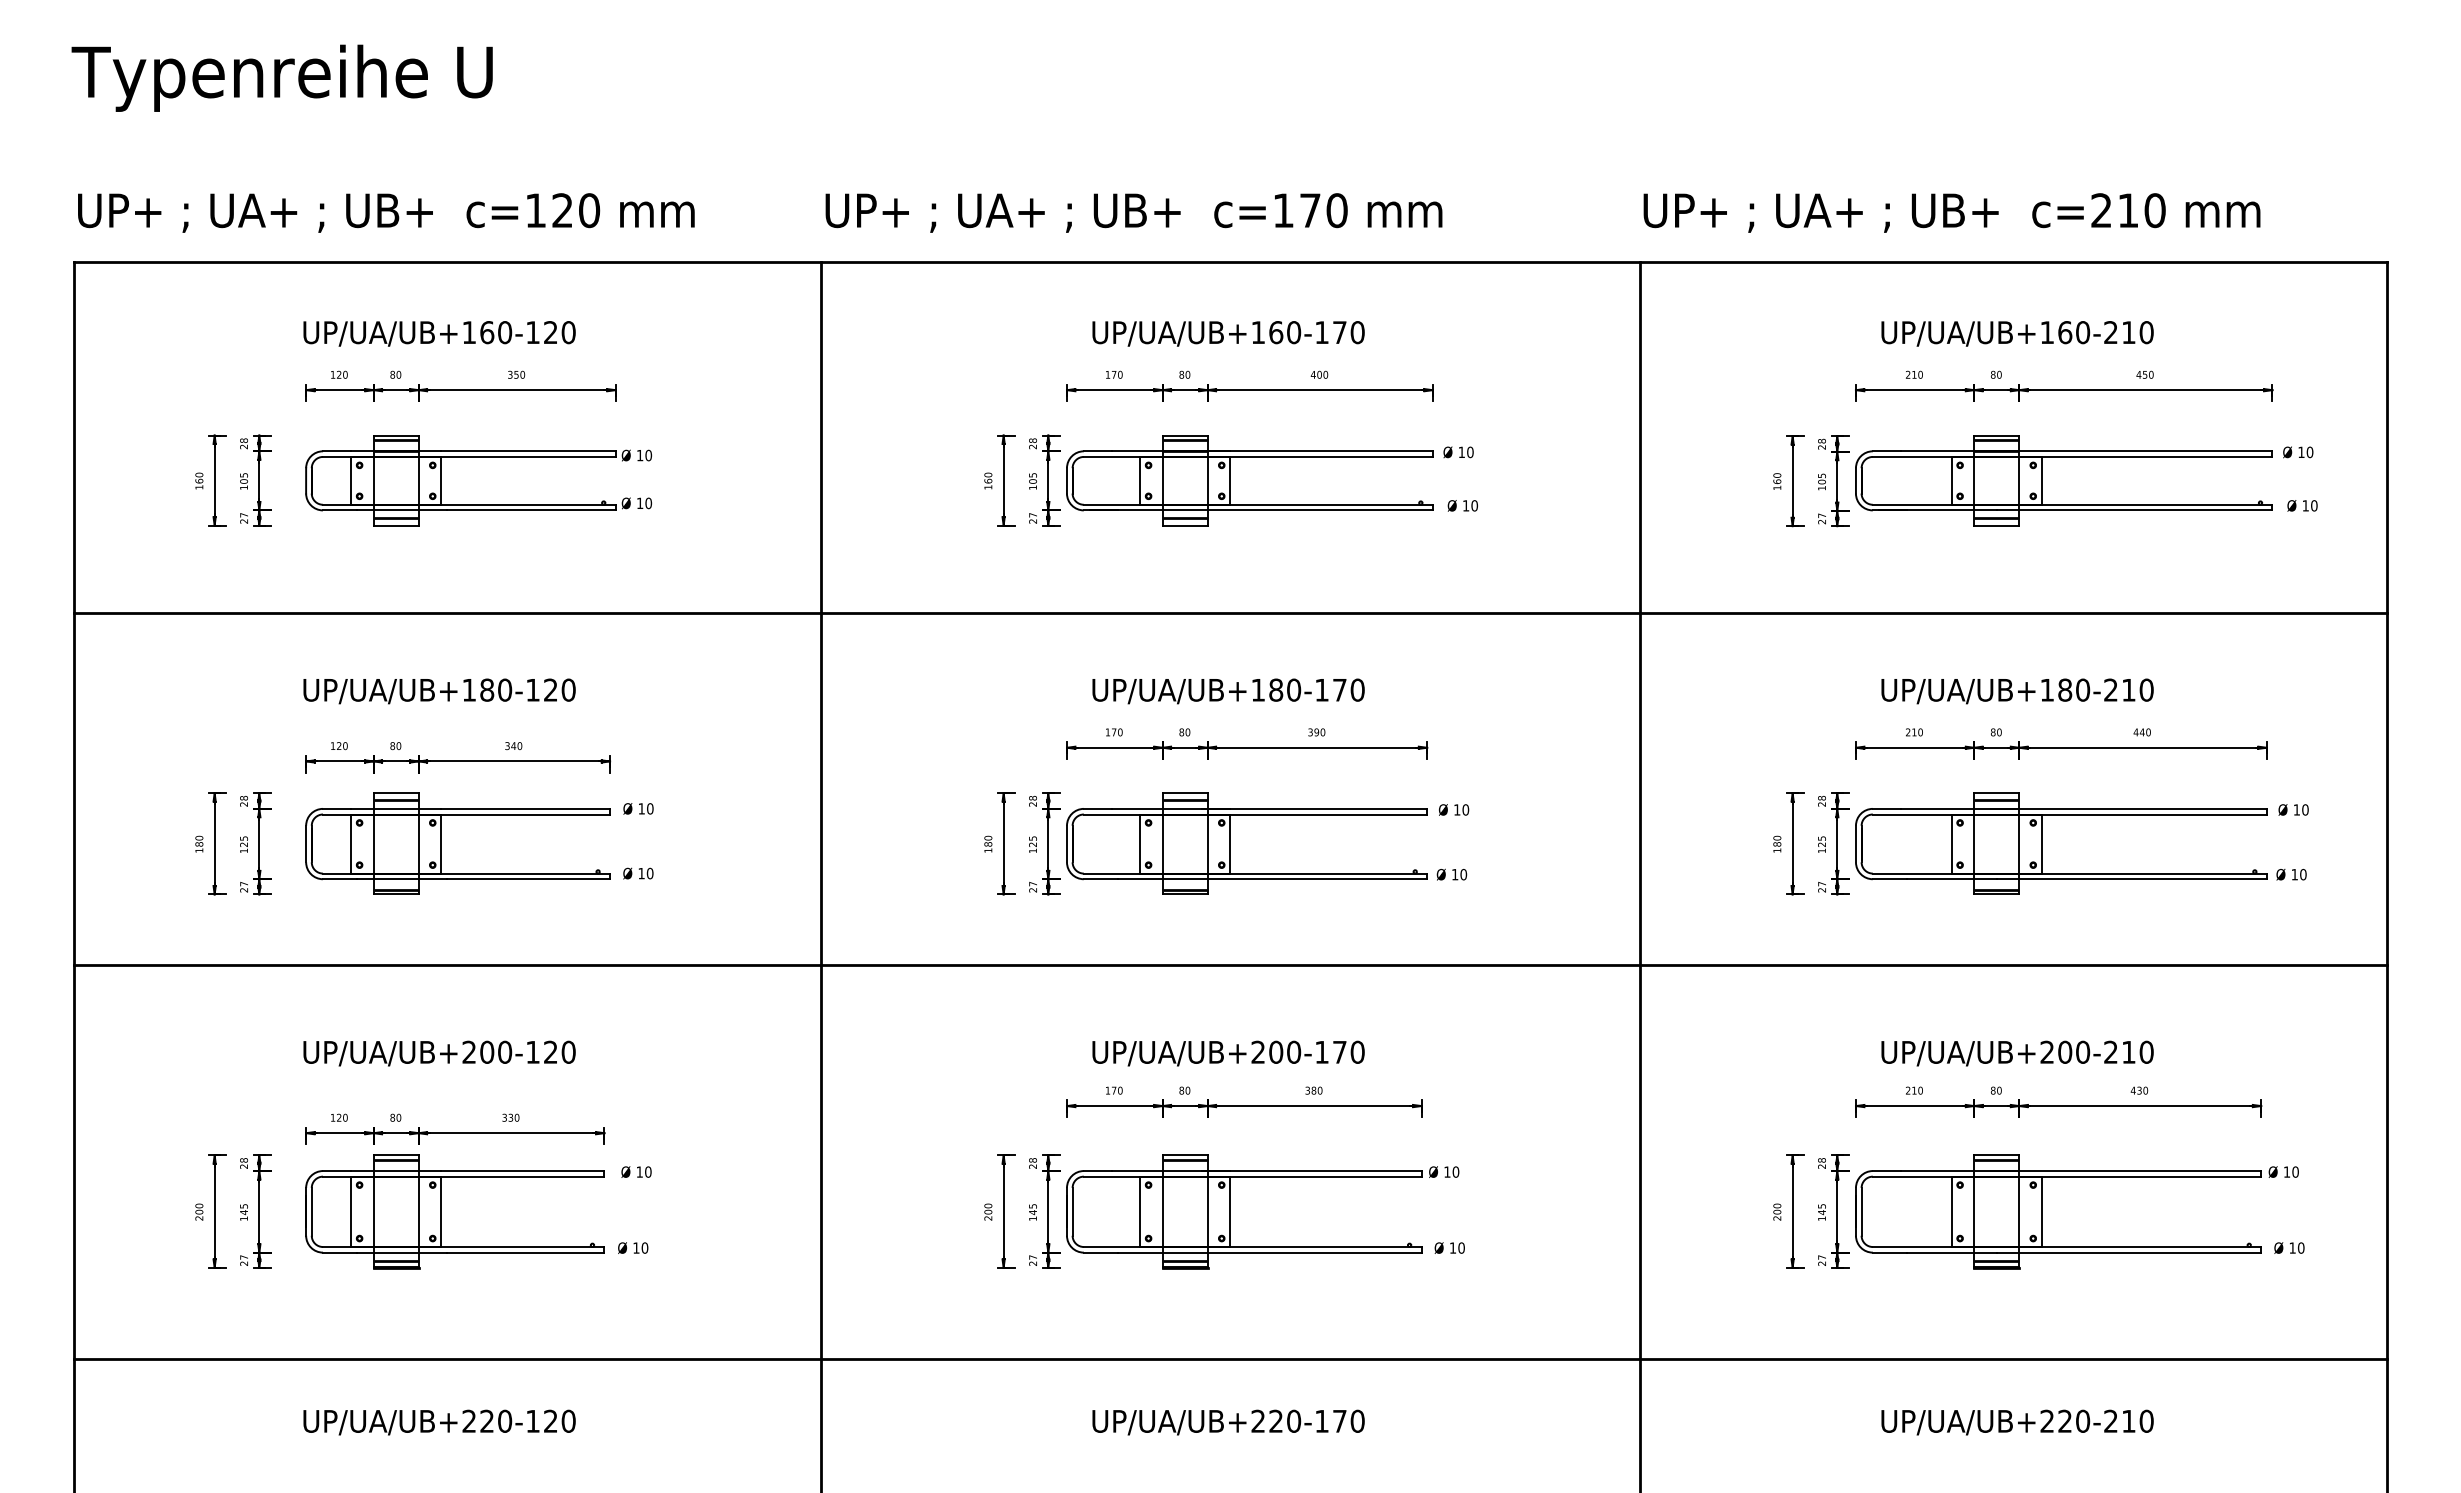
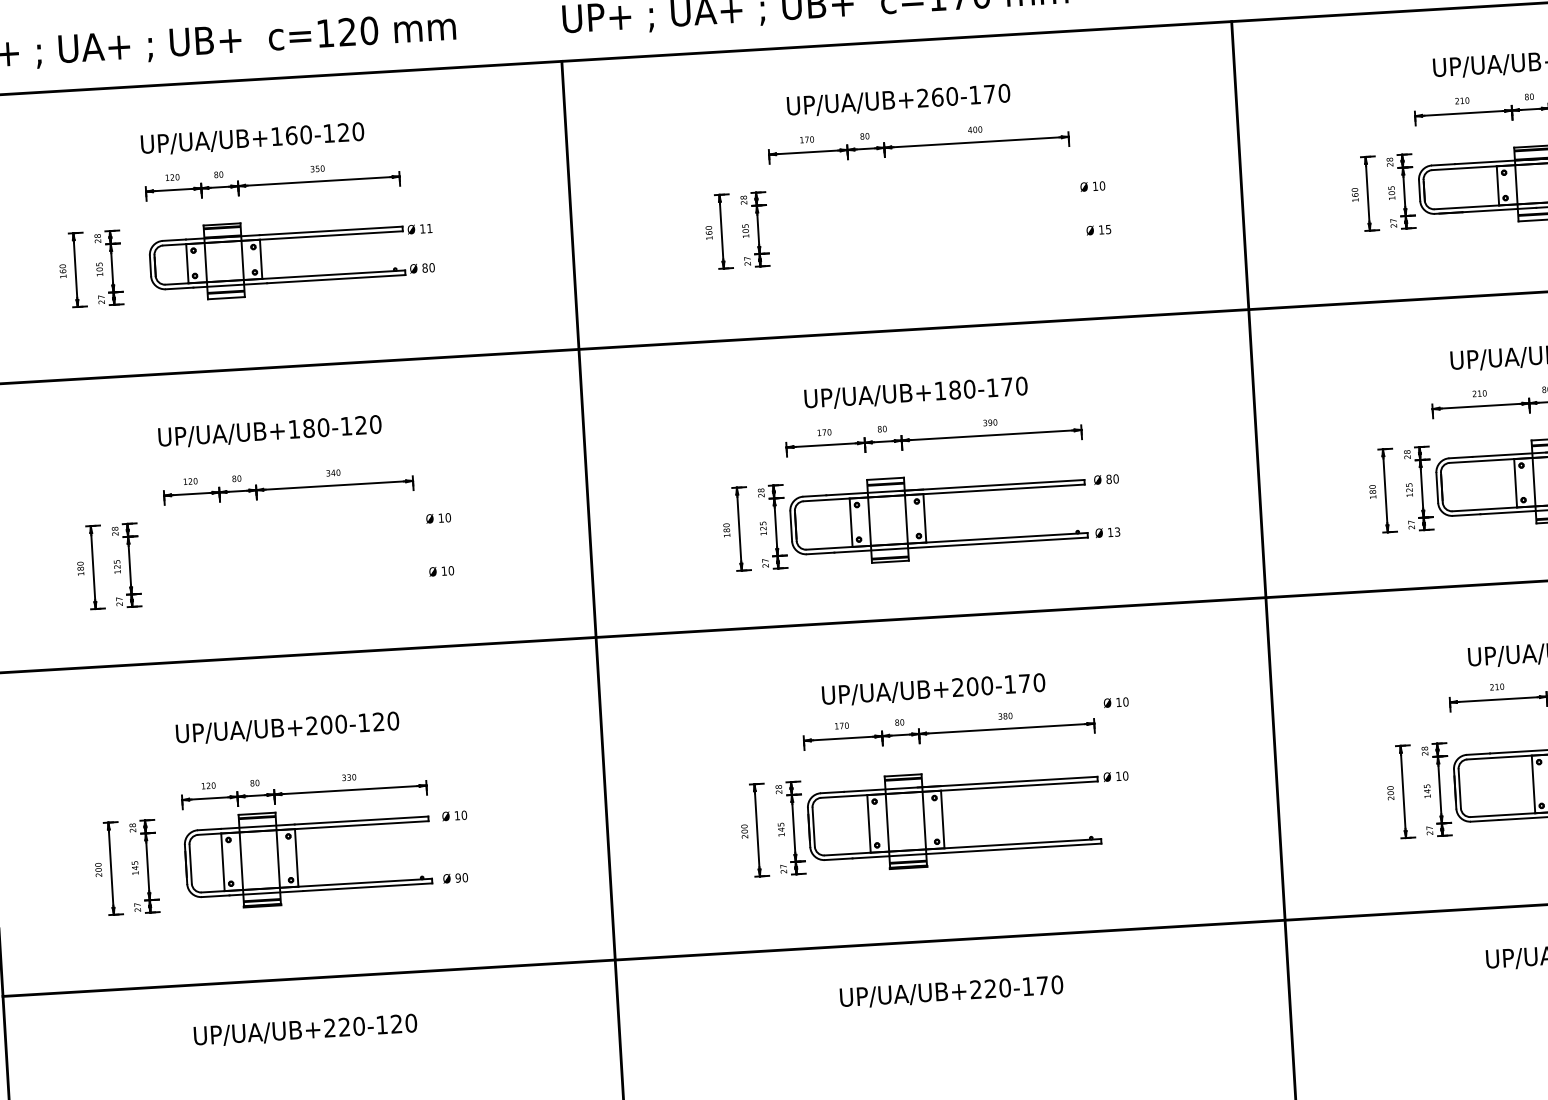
text: (1257, 332) -> (922, 98), UP/UA/UB+160-170 -> UP/UA/UB+260-170
text: (648, 455) -> (429, 228), 10 -> 11
part: (1230, 480) -> (907, 220), removed
text: (639, 503) -> (424, 268), 10 -> 80
text: (1474, 505) -> (1108, 229), 10 -> 15
text: (1457, 809) -> (1109, 479), 10 -> 80
part: (441, 843) -> (278, 556), removed
text: (1463, 874) -> (1117, 531), 10 -> 13
text: (636, 1247) -> (458, 877), 10 -> 90
text: (1449, 1247) -> (1115, 702), moved

